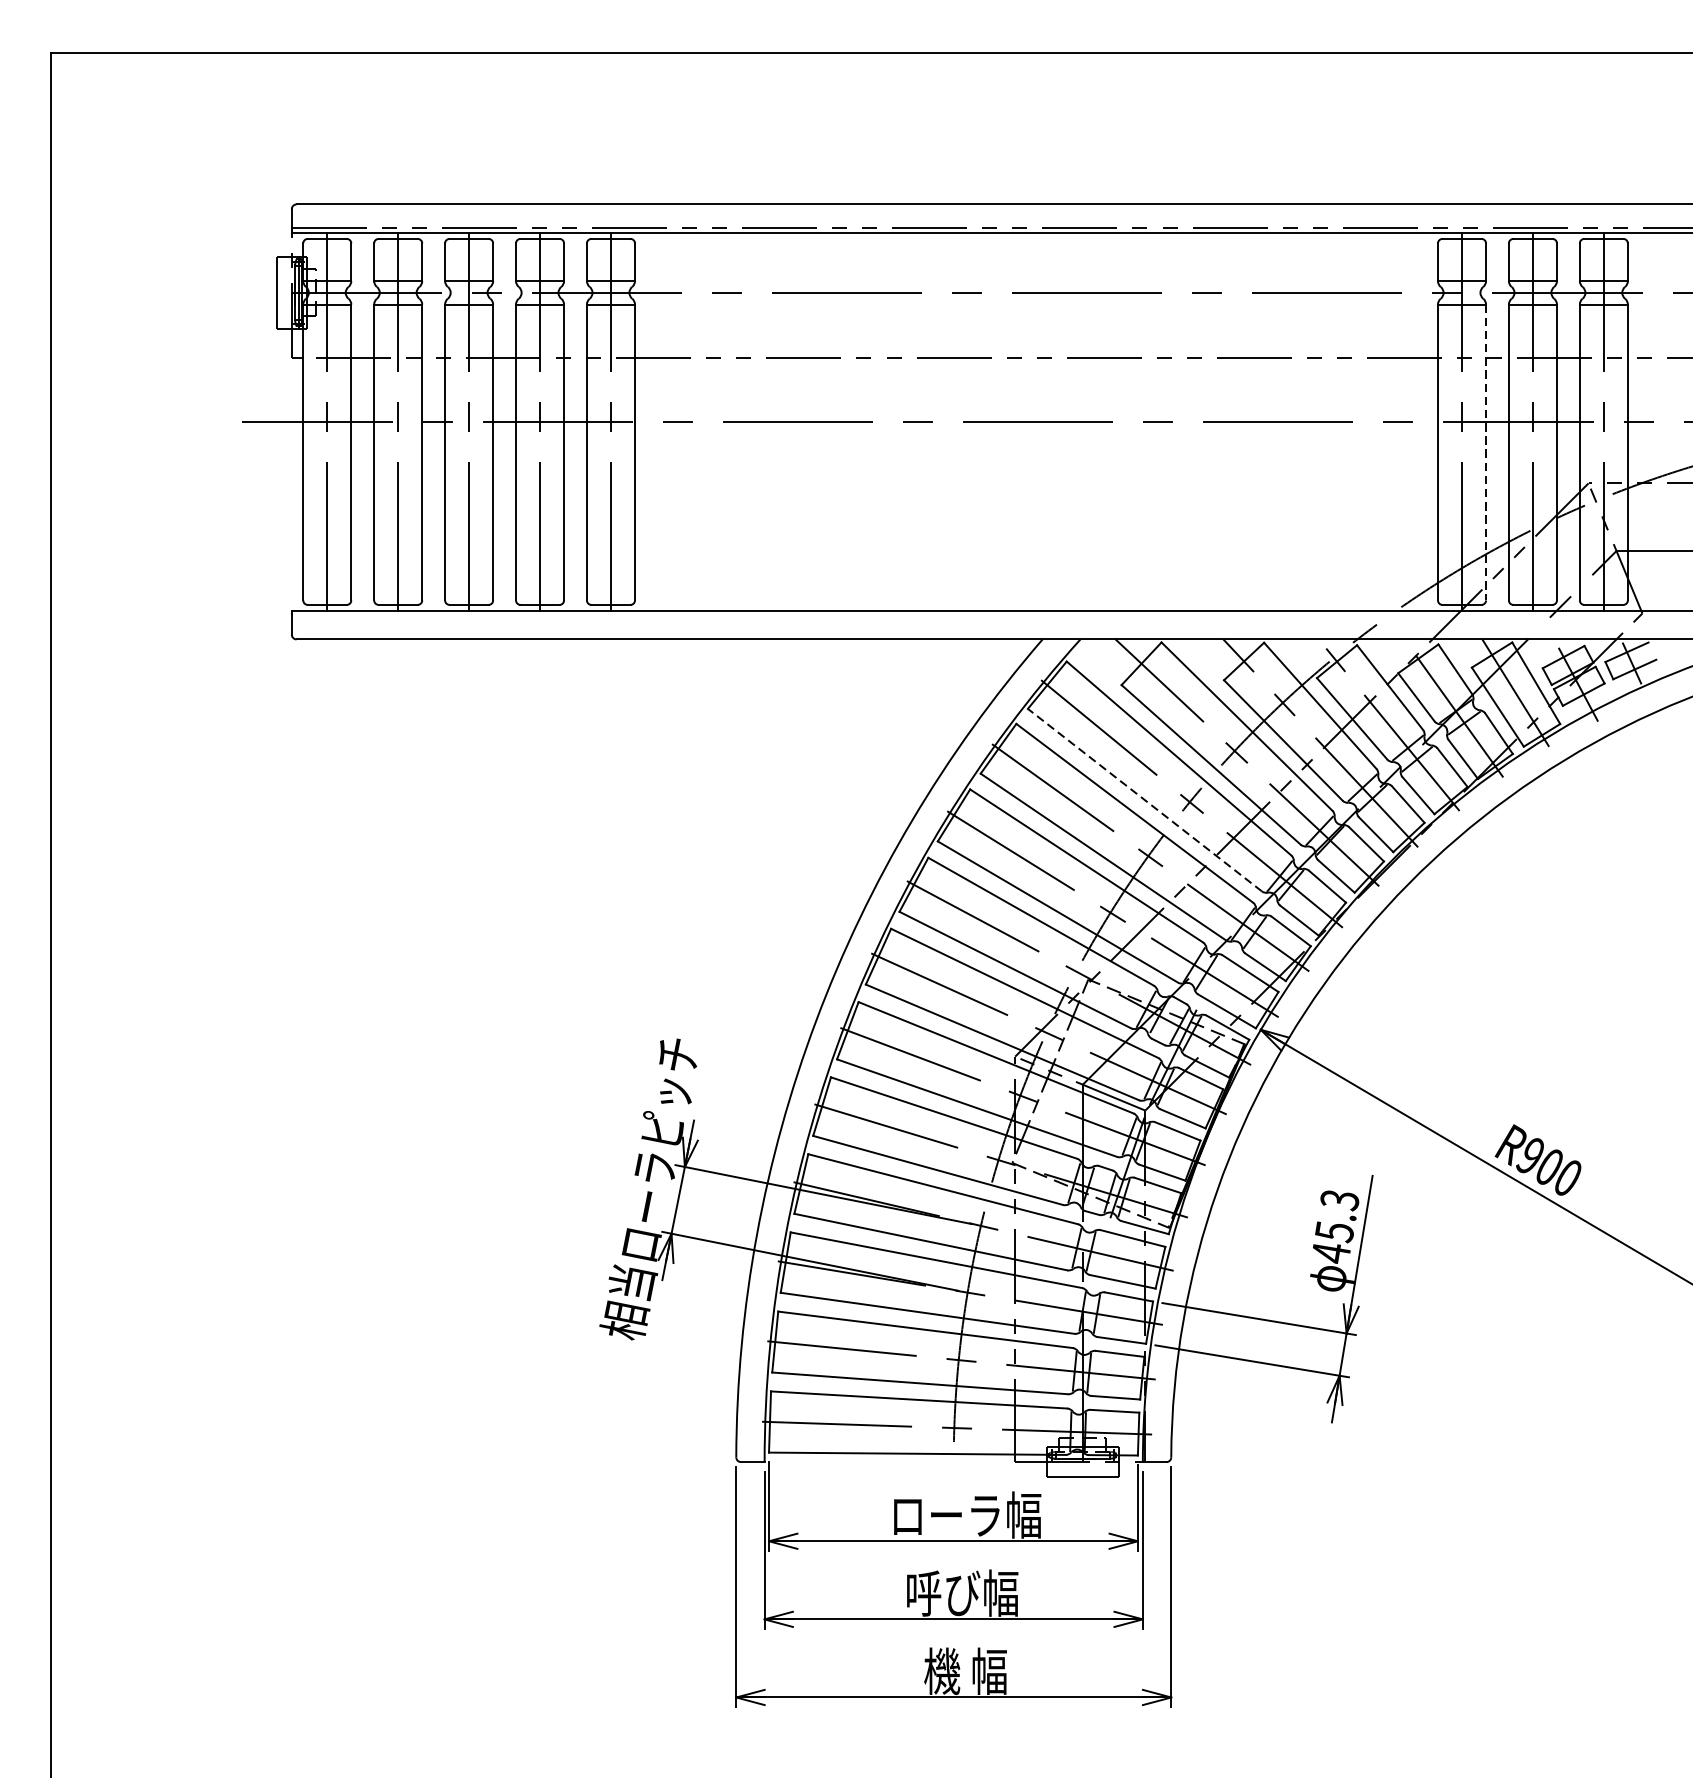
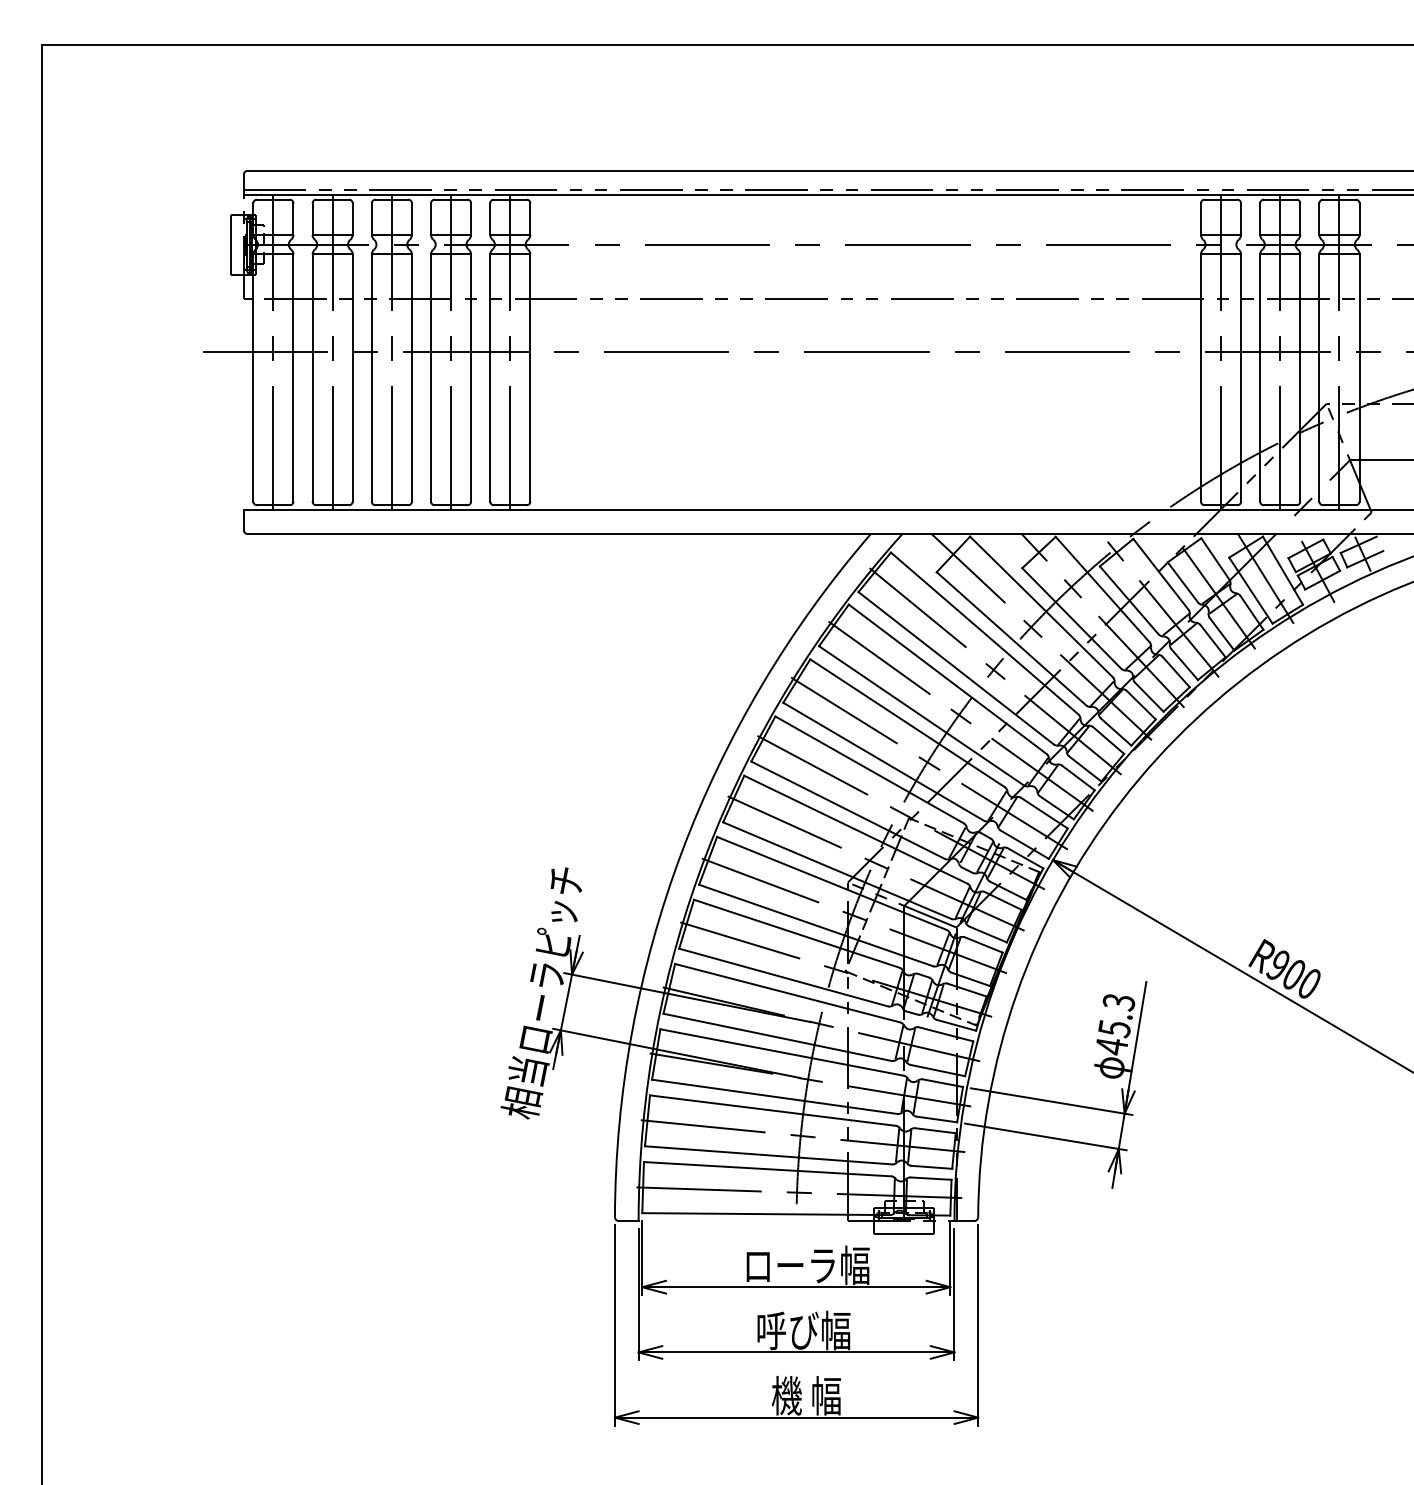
line: (1486, 453) -> (1241, 378), dashed -> solid
line: (1145, 800) -> (956, 668), dashed -> solid

